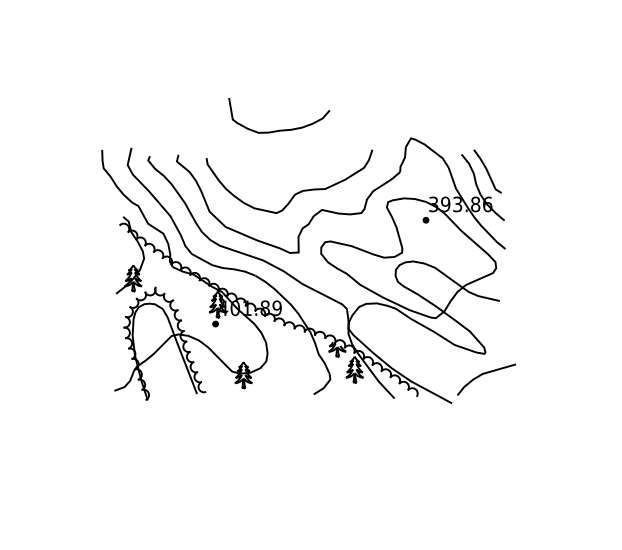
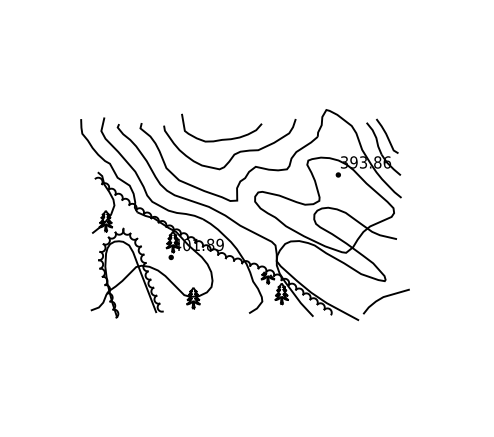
curve: (281, 128) -> (223, 138), moved

